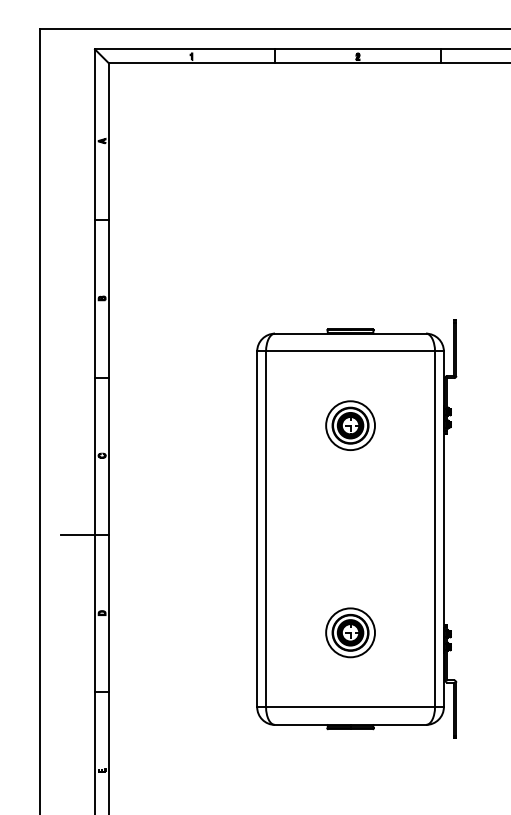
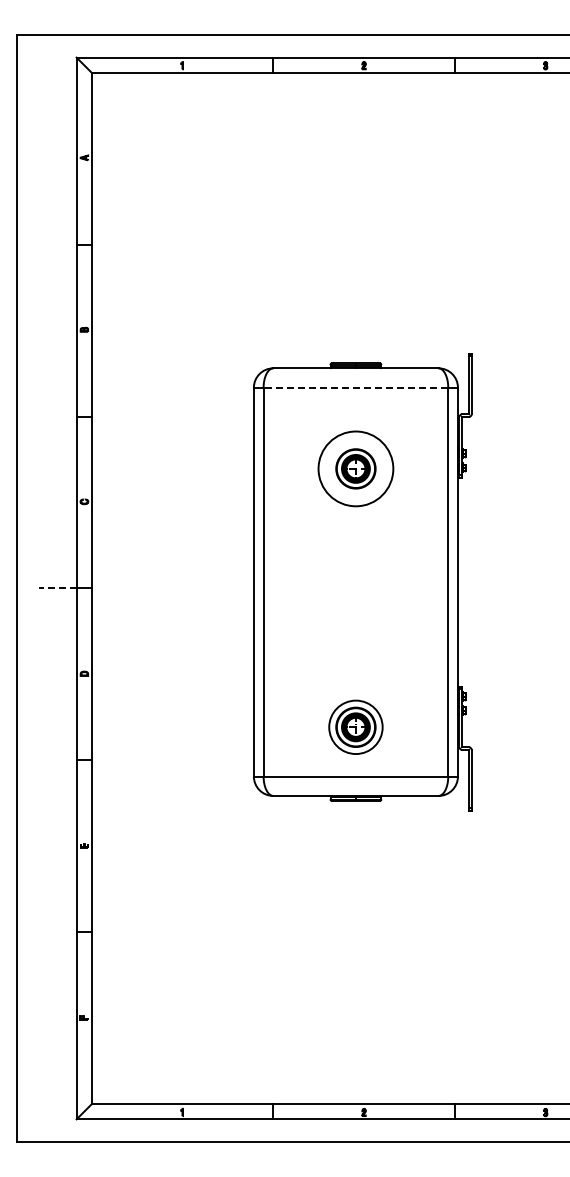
line: (350, 351) -> (355, 387), solid -> dashed
circle: (350, 425) -> (355, 468), size x1.4
line: (78, 535) -> (58, 588), solid -> dashed
part: (350, 632) -> (355, 726), moved

